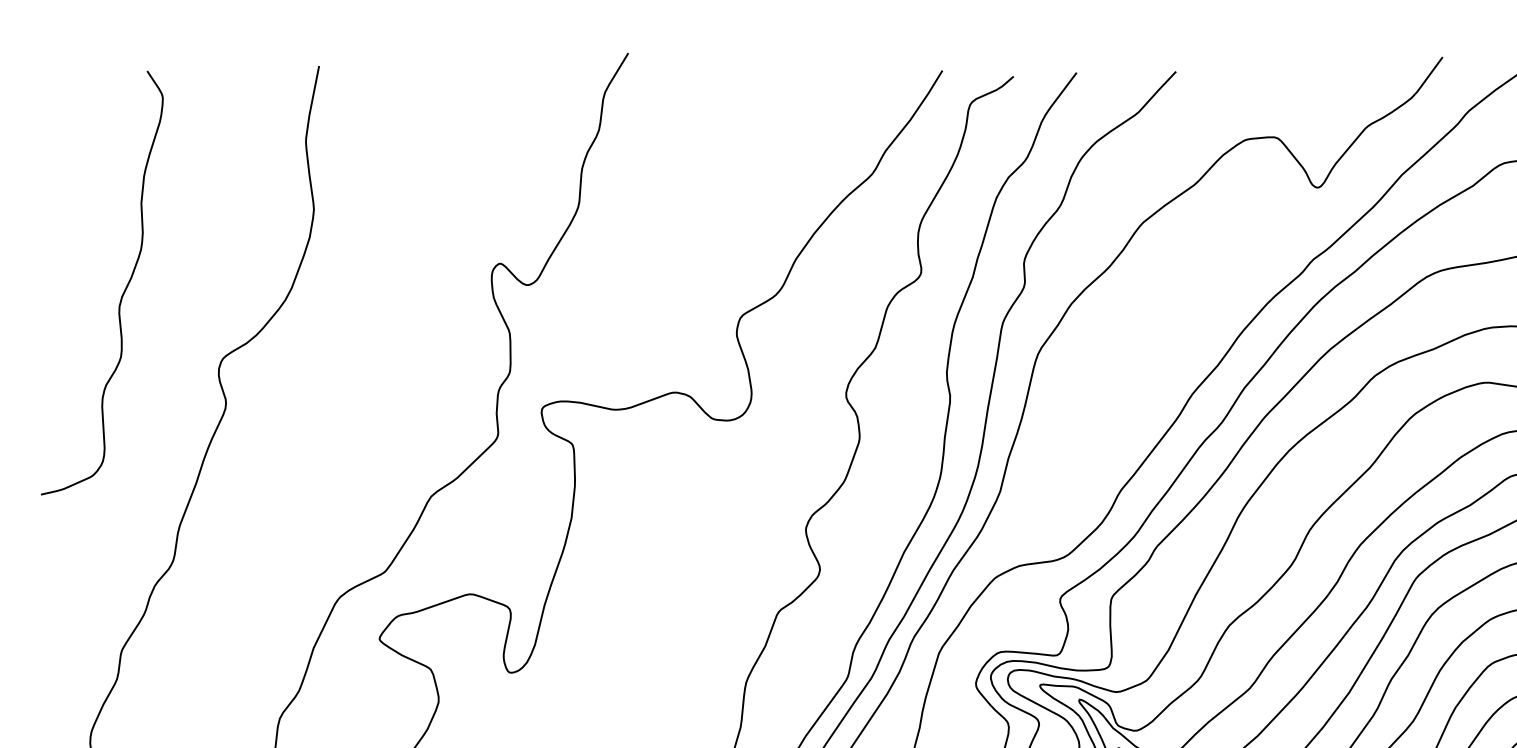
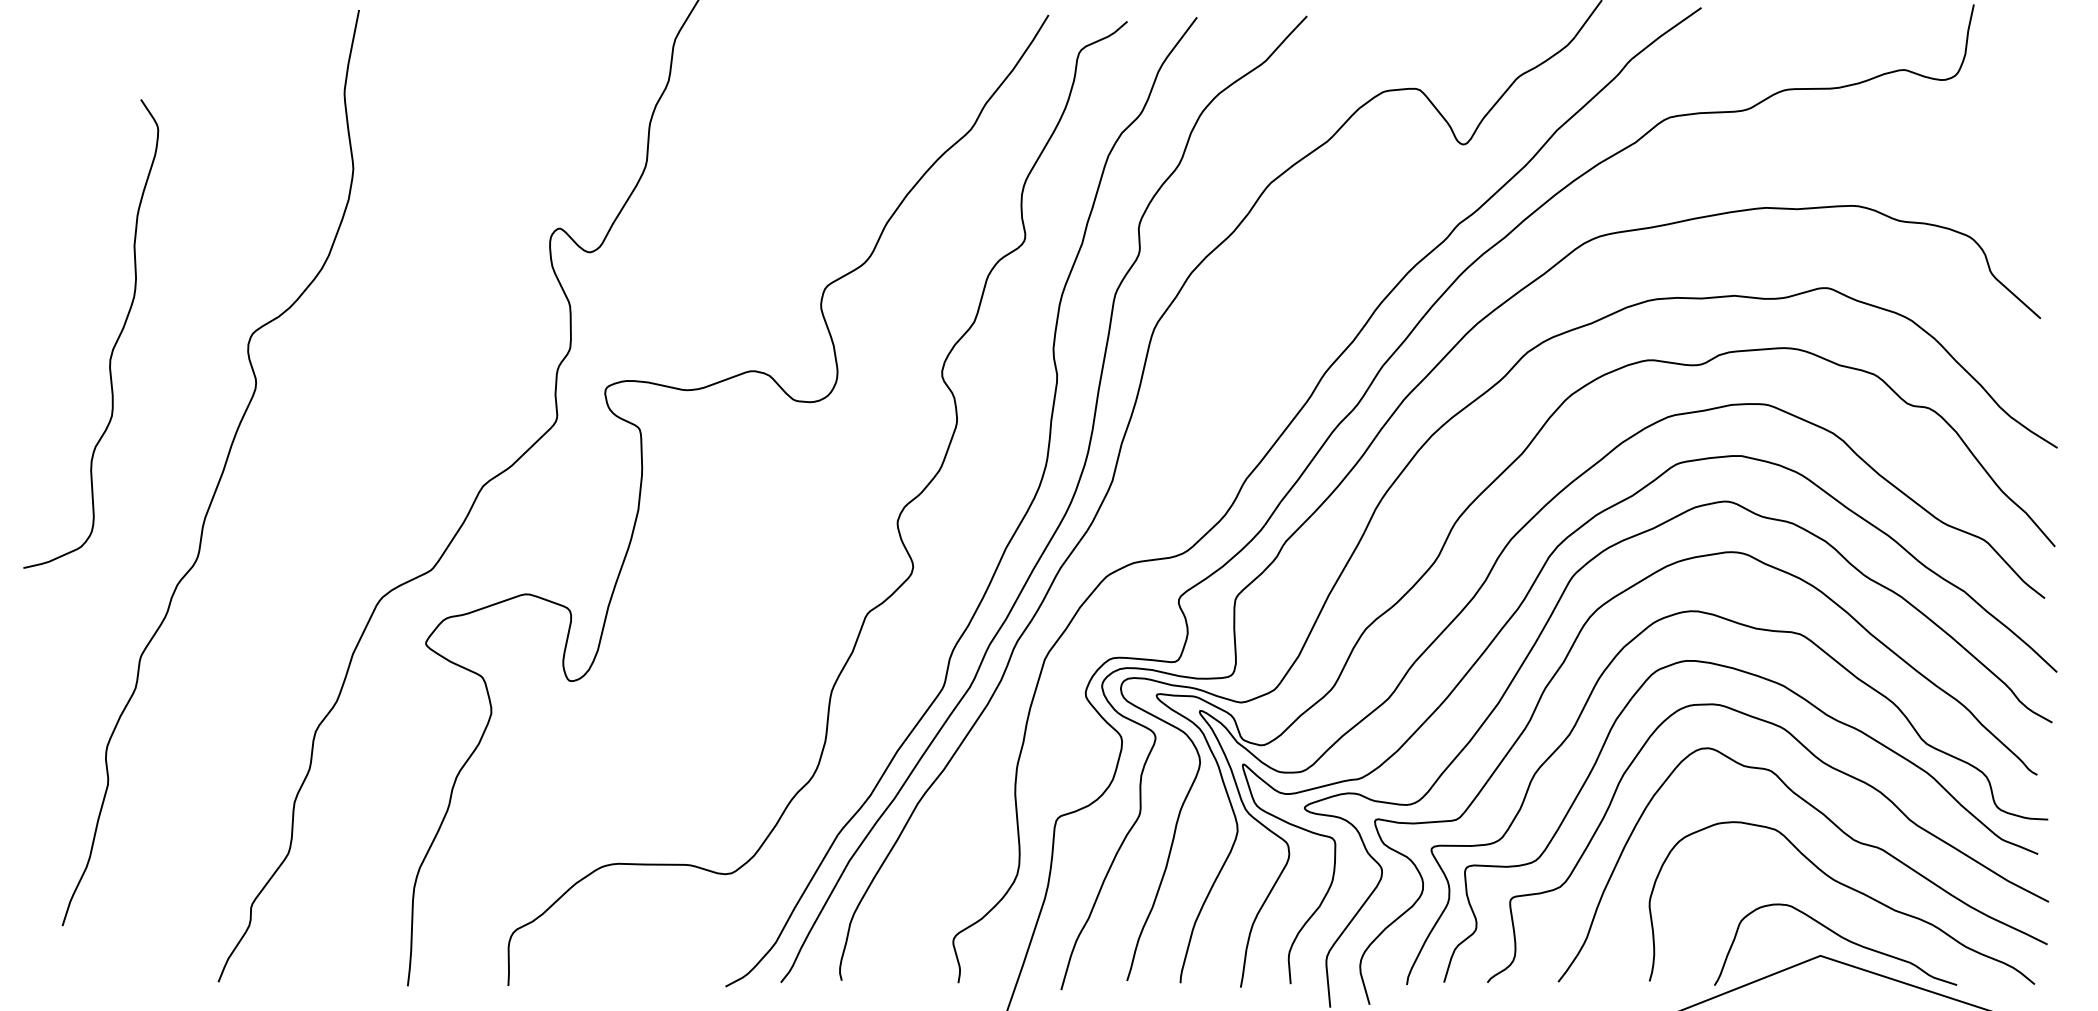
curve: (124, 289) -> (115, 341), moved

